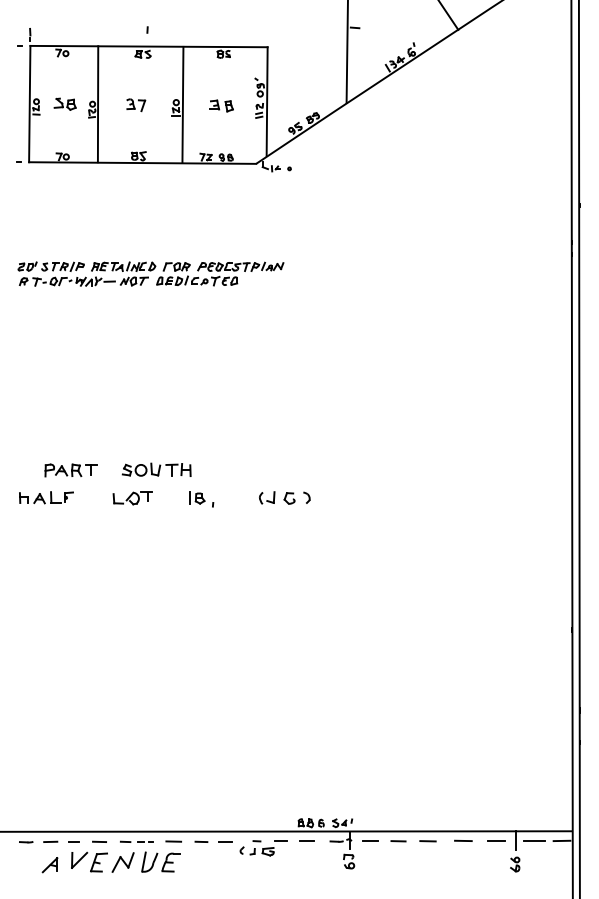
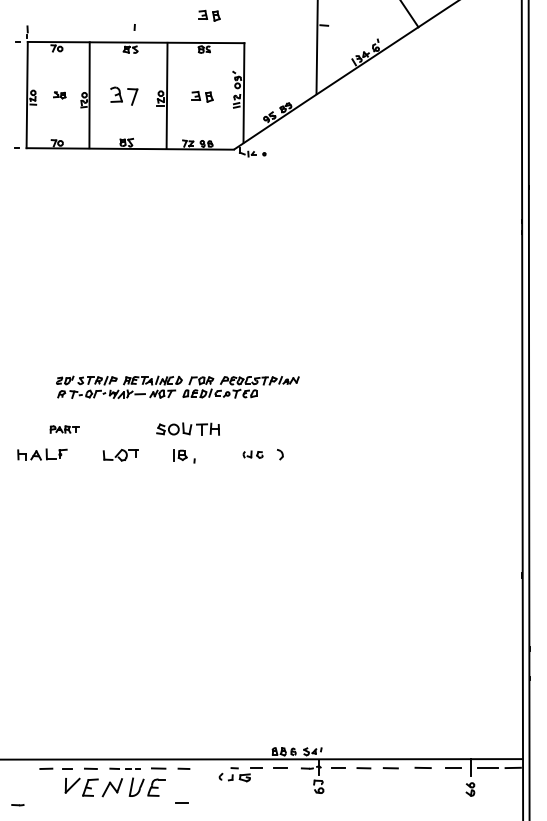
part: (229, 16) -> (209, 15), added
part: (65, 104) -> (59, 95), size x0.6
part: (136, 104) -> (124, 95), size x1.6
part: (150, 273) -> (177, 386), moved
part: (156, 469) -> (187, 428), moved
part: (70, 470) -> (64, 429), size x0.6
part: (276, 497) -> (252, 454), size x0.6
line: (225, 841) -> (181, 802), moved
line: (25, 842) -> (17, 805), moved
part: (49, 864) -> (45, 789), removed

